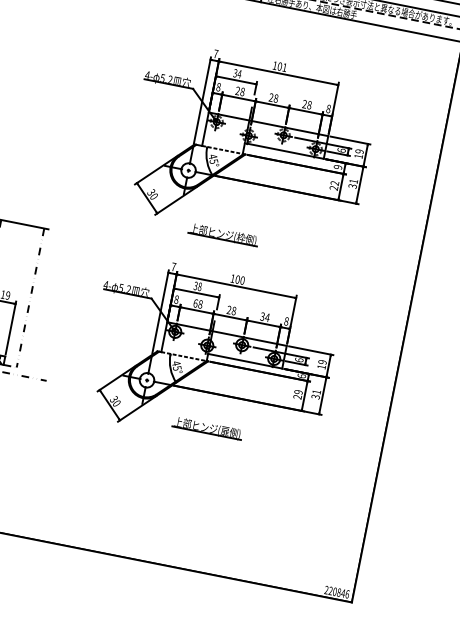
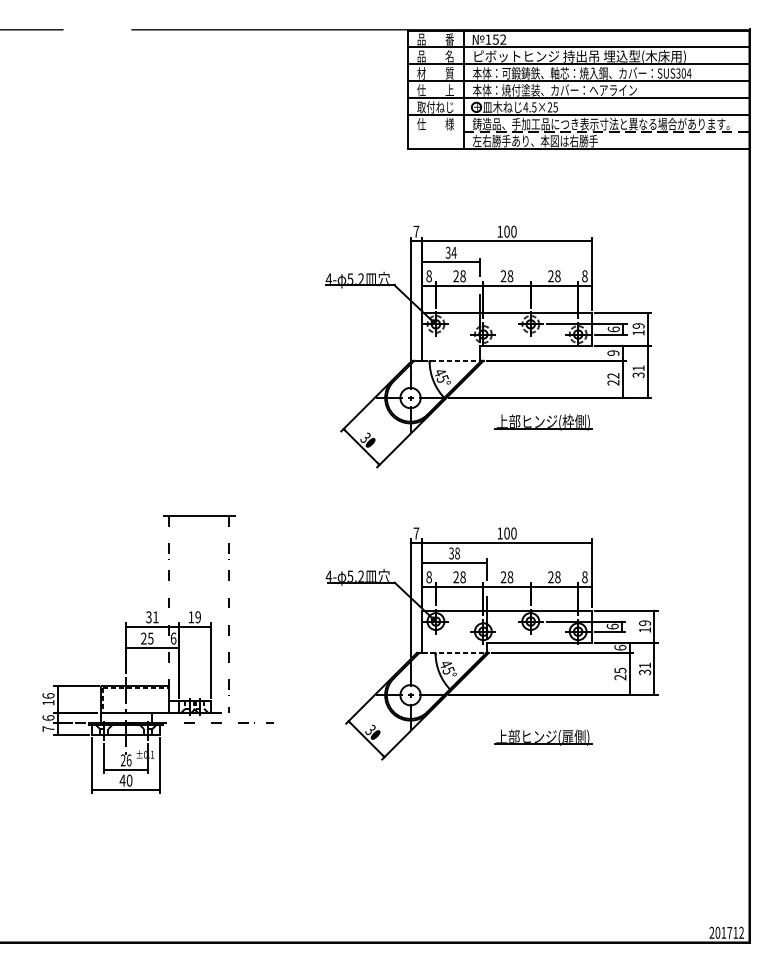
text: (284, 67) -> (513, 231), 101 -> 100
part: (223, 235) -> (543, 422), moved
text: (195, 303) -> (456, 577), 68 -> 28
text: (265, 317) -> (554, 577), 34 -> 28
text: (298, 392) -> (620, 670), 29 -> 25
part: (207, 428) -> (543, 737), moved
text: (338, 592) -> (729, 932), 220846 -> 201712

